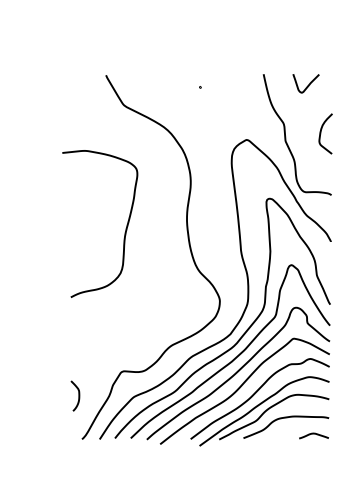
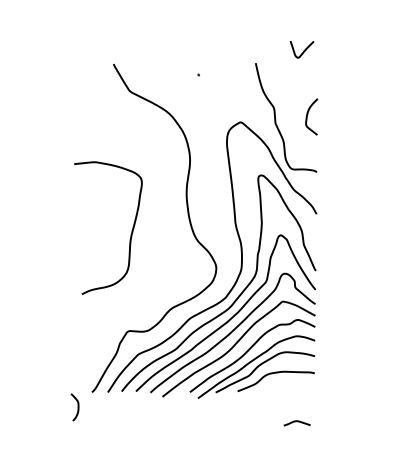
curve: (307, 84) -> (303, 50), moved
curve: (124, 230) -> (130, 234), moved
curve: (78, 396) -> (77, 407), moved
curve: (313, 435) -> (296, 422), moved

